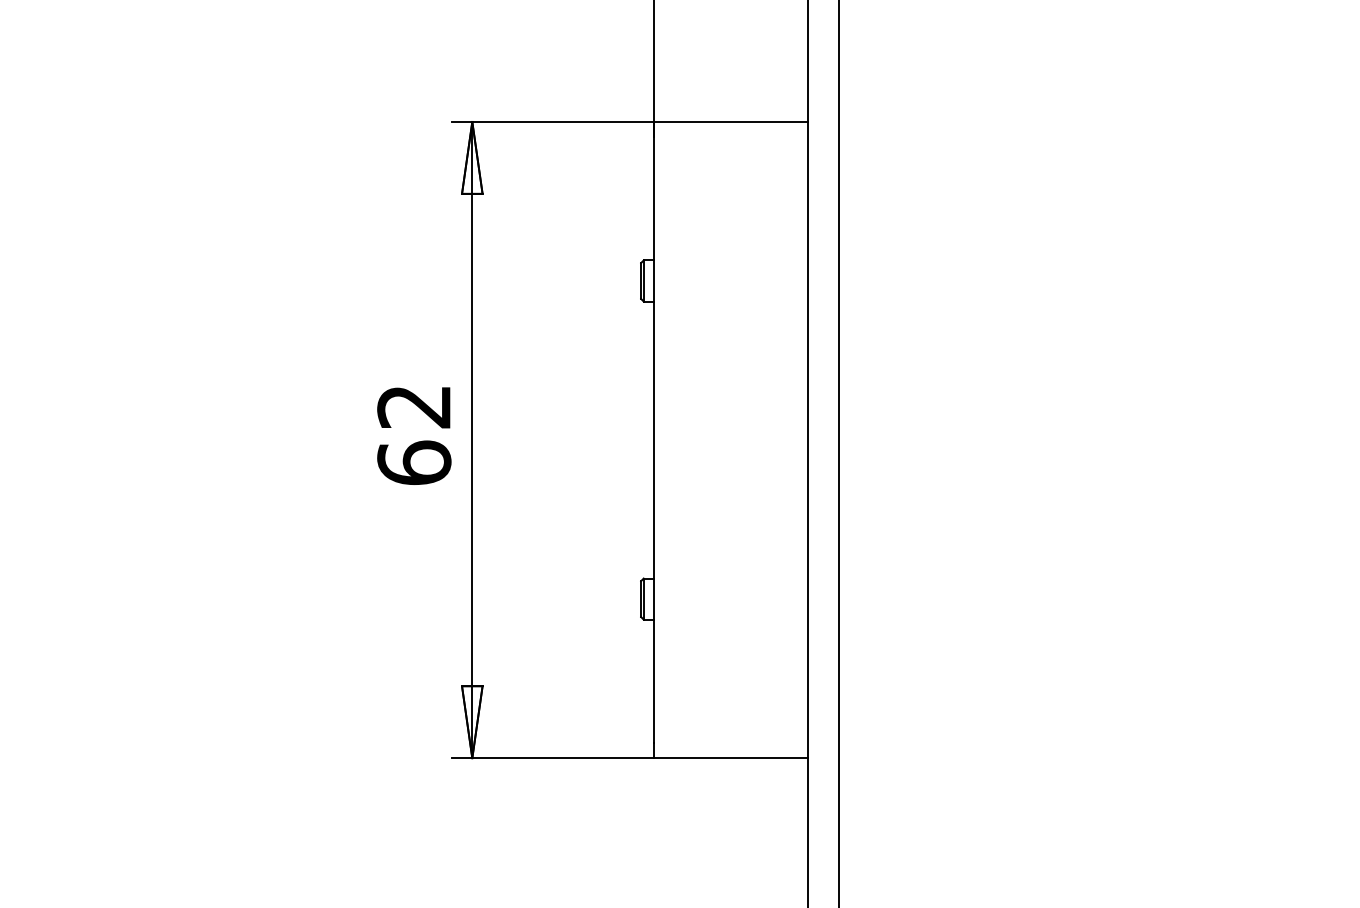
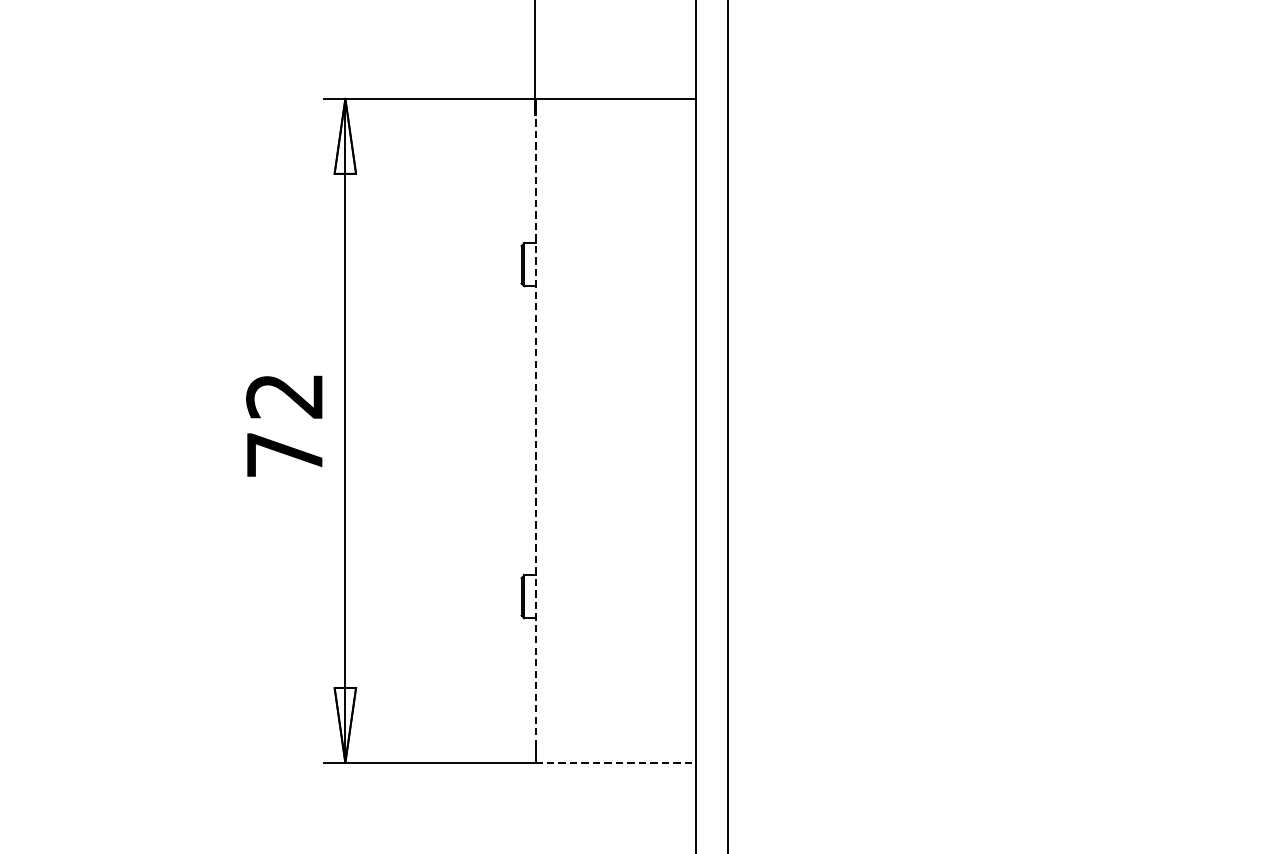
line: (654, 440) -> (535, 431), solid -> dashed
text: (414, 462) -> (285, 454), 62 -> 72
line: (731, 758) -> (615, 763), solid -> dashed

